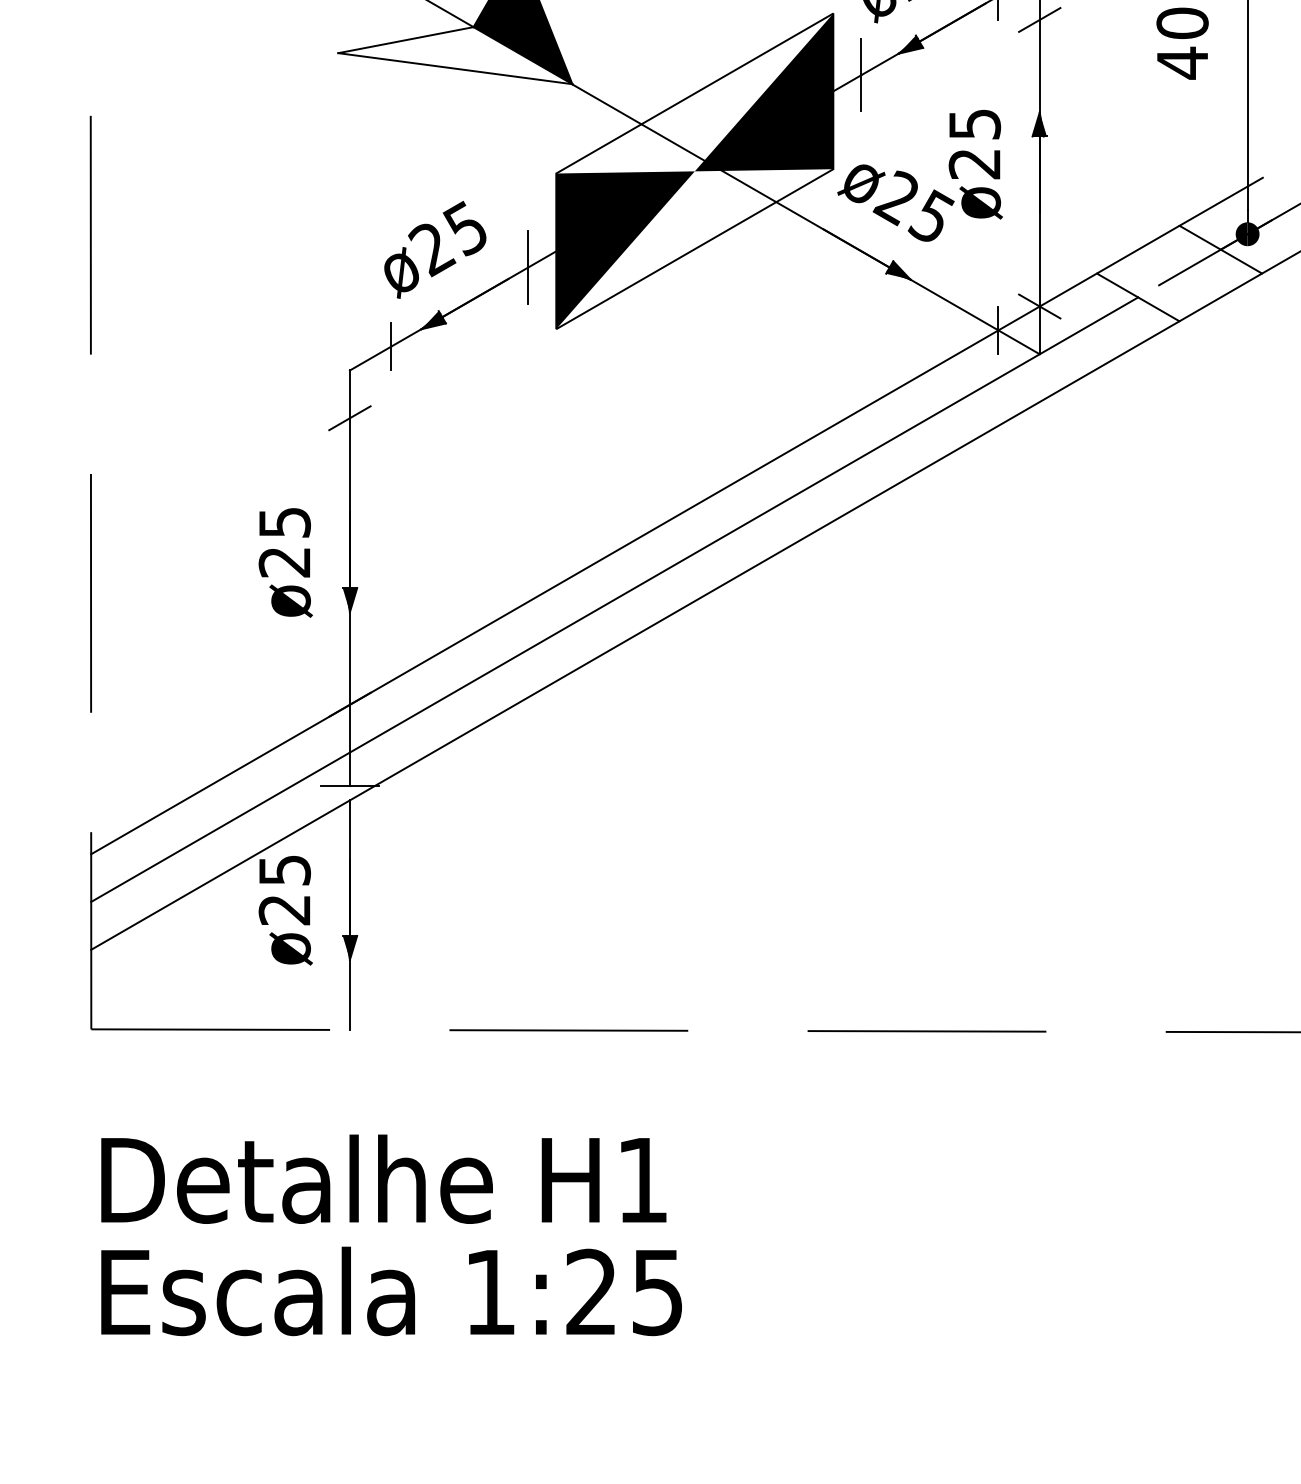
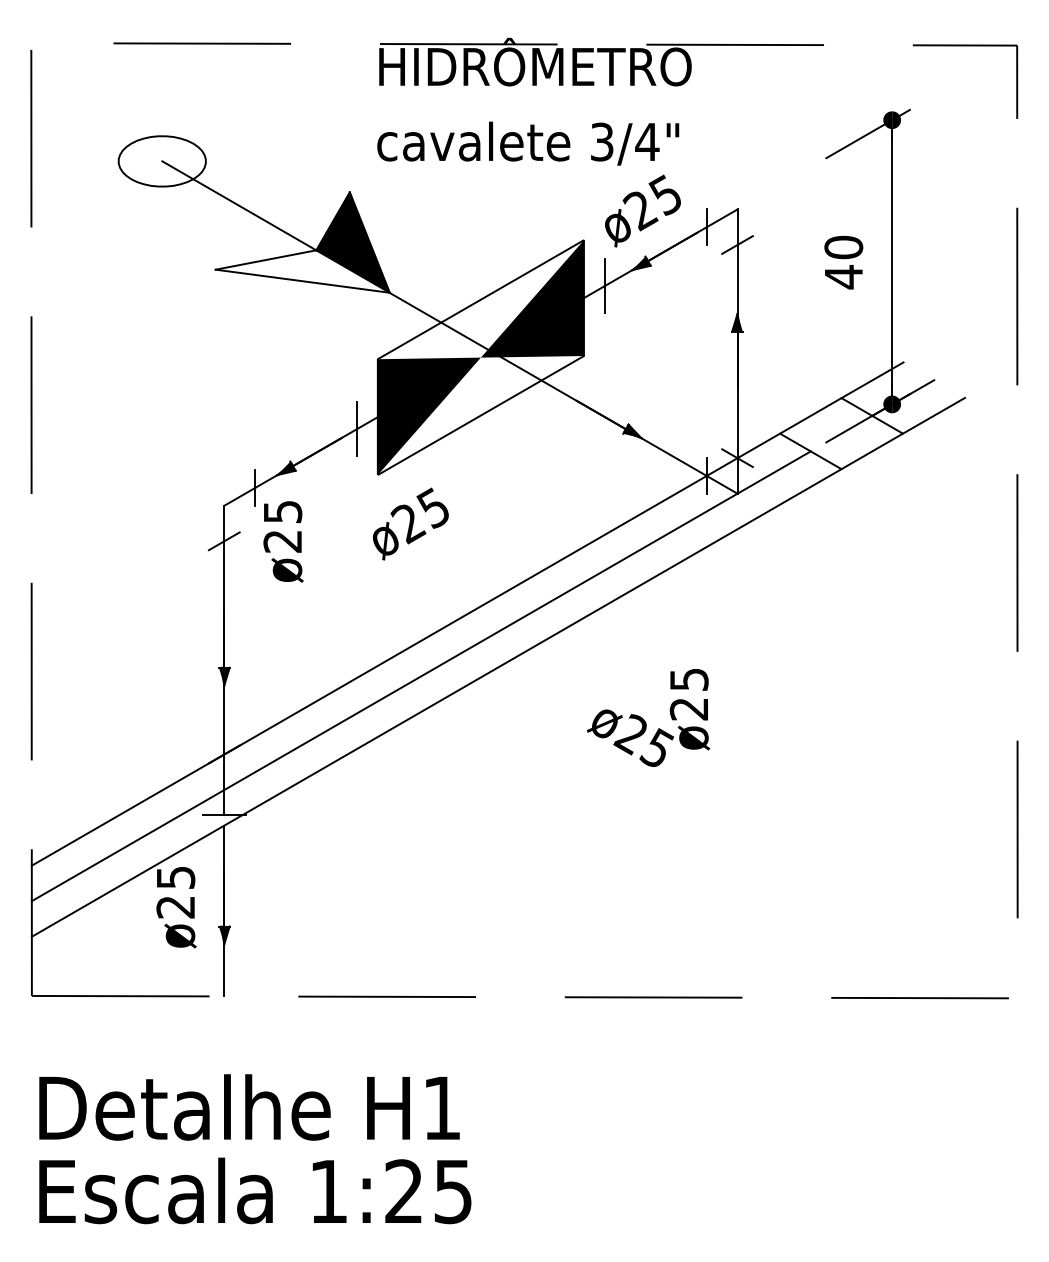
text: (920, 175) -> (648, 717), moved
text: (434, 249) -> (410, 523), moved
text: (285, 562) -> (283, 541), moved

